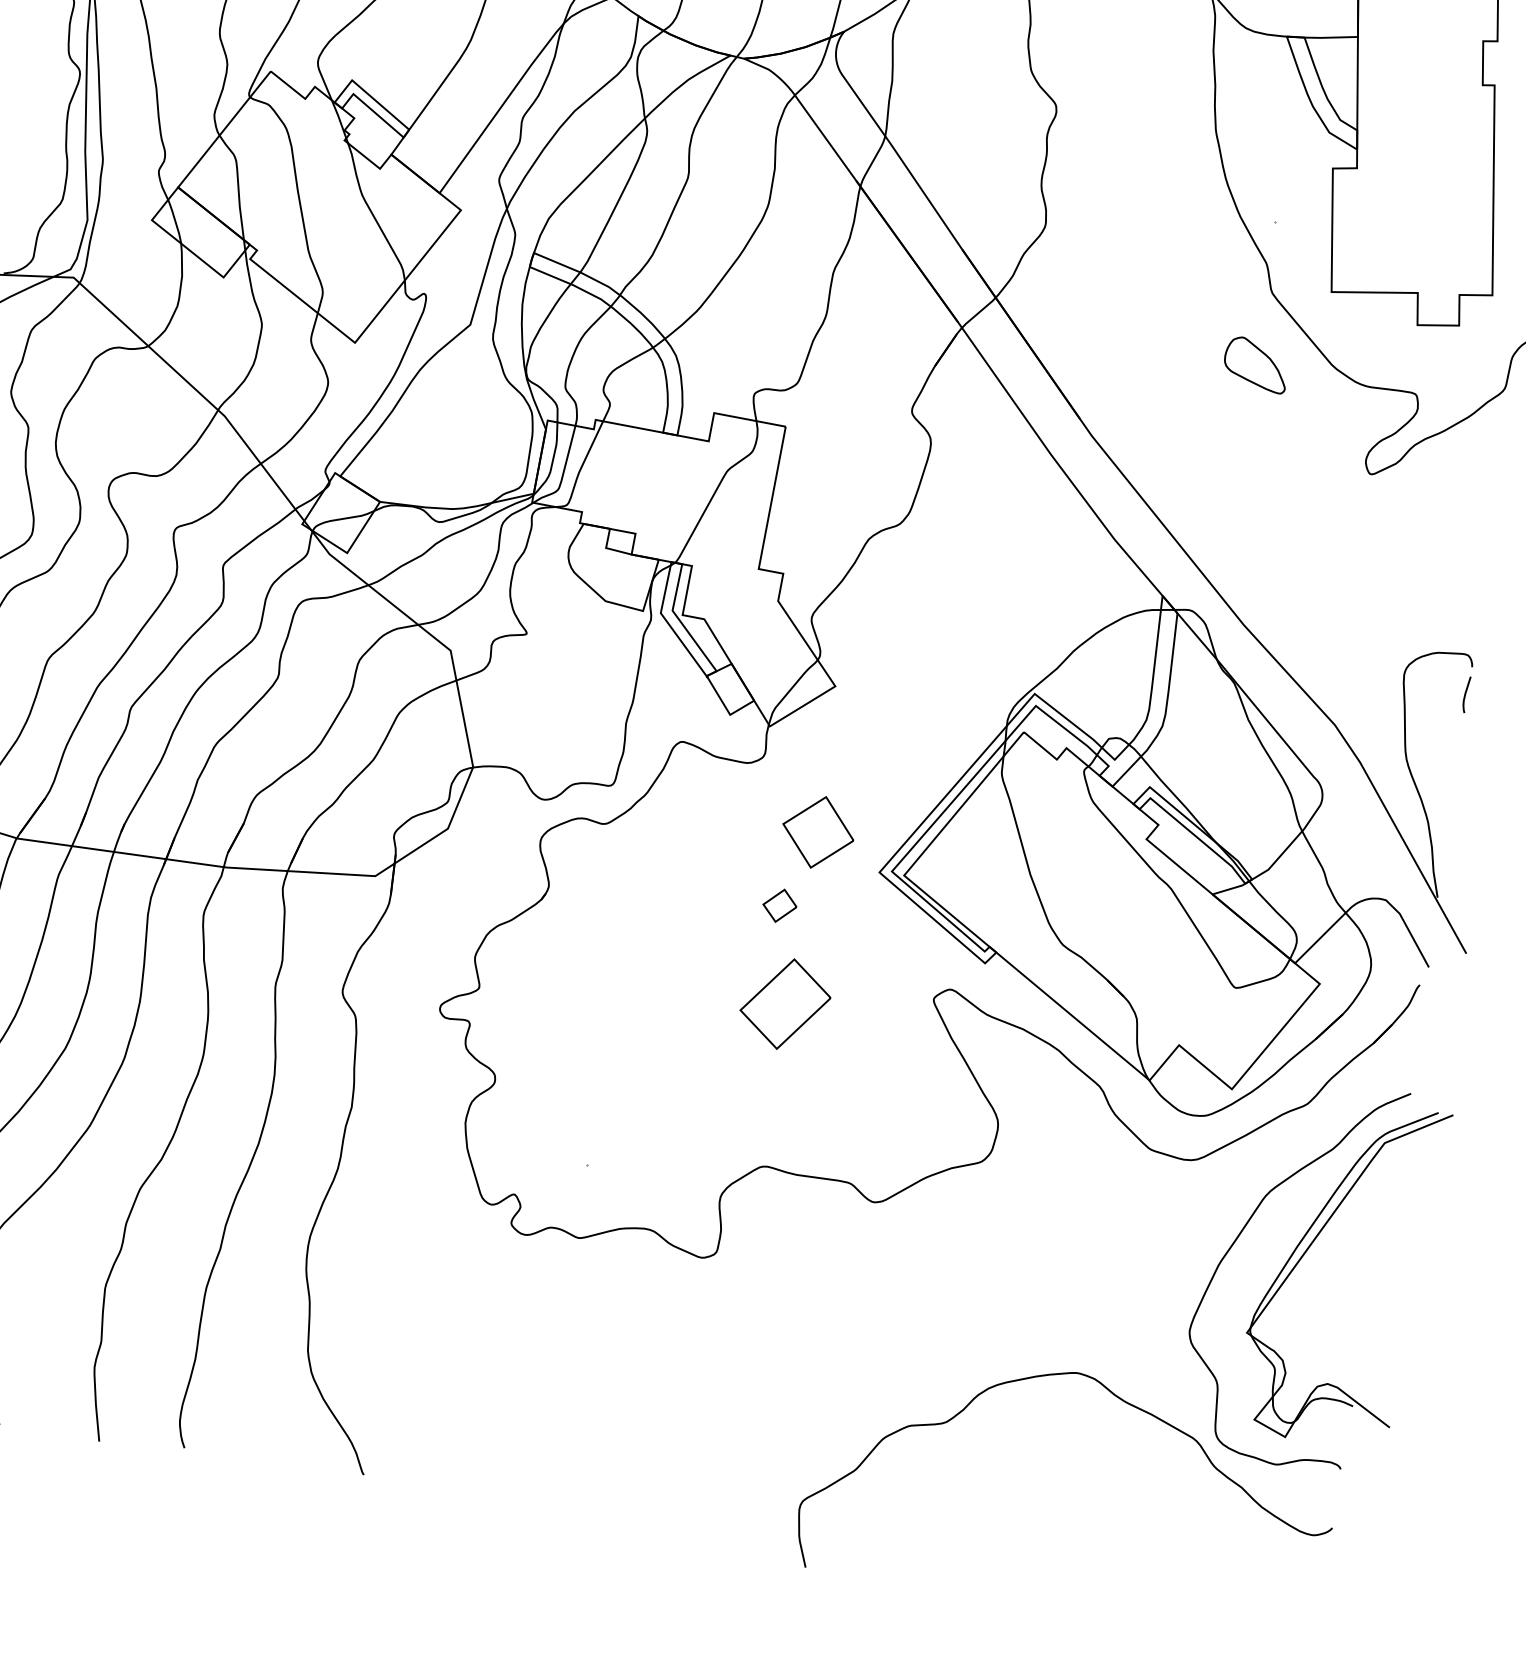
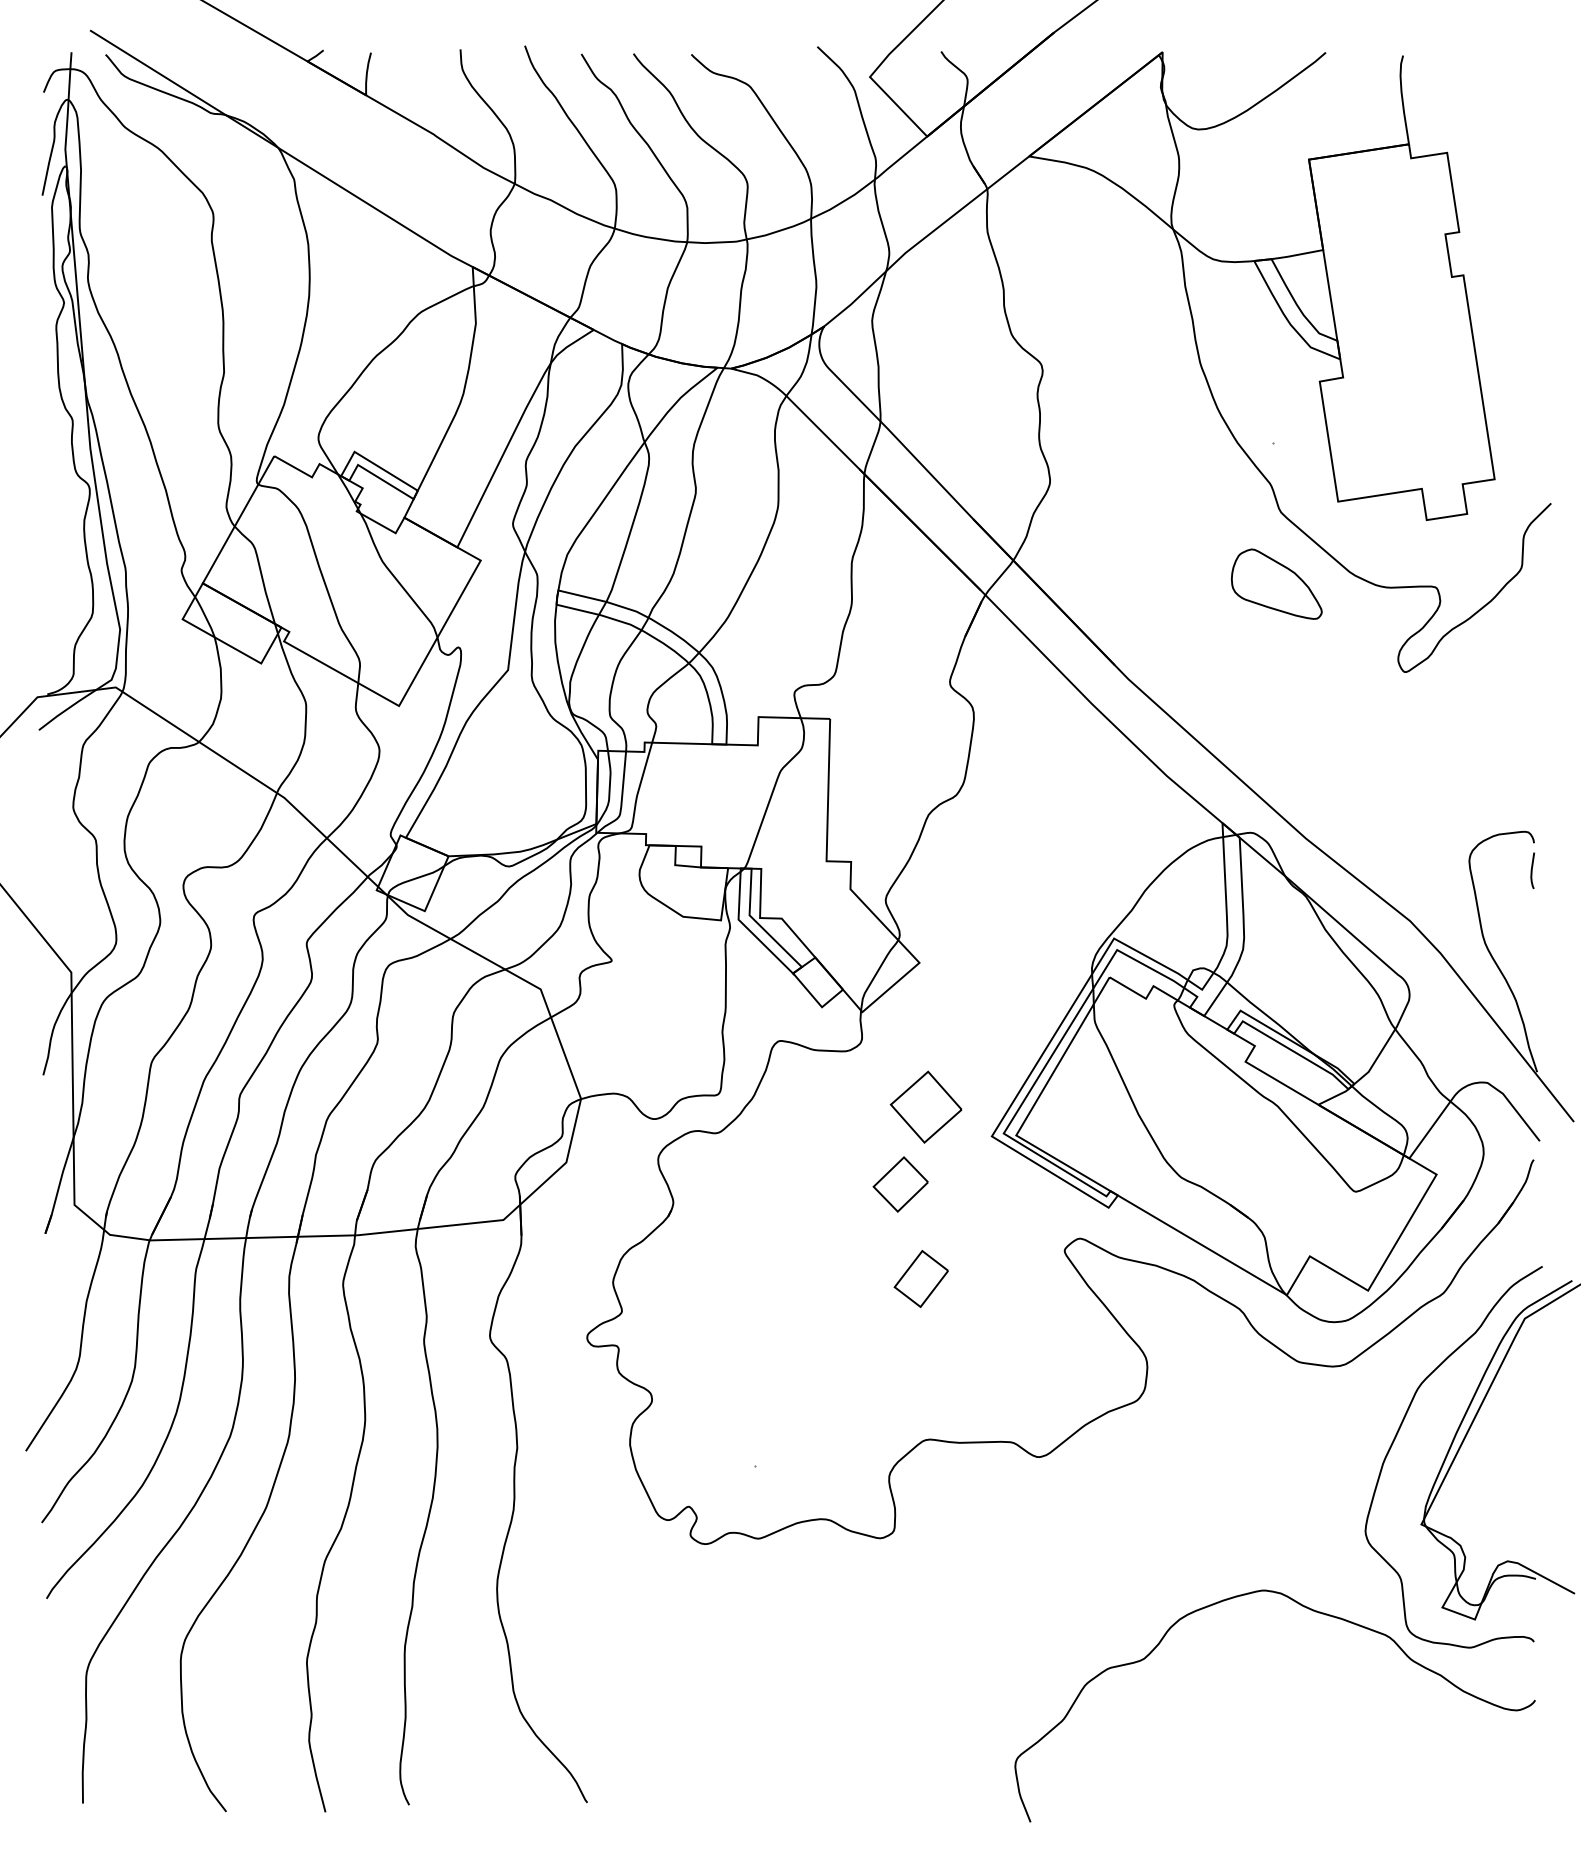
part: (1256, 364) -> (1276, 583), size x1.43
part: (779, 905) -> (900, 1184), size x1.67
part: (784, 1003) -> (920, 1278), size x0.62

